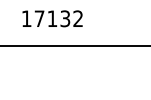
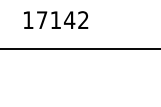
text: (65, 18) -> (69, 19), 17132 -> 17142

